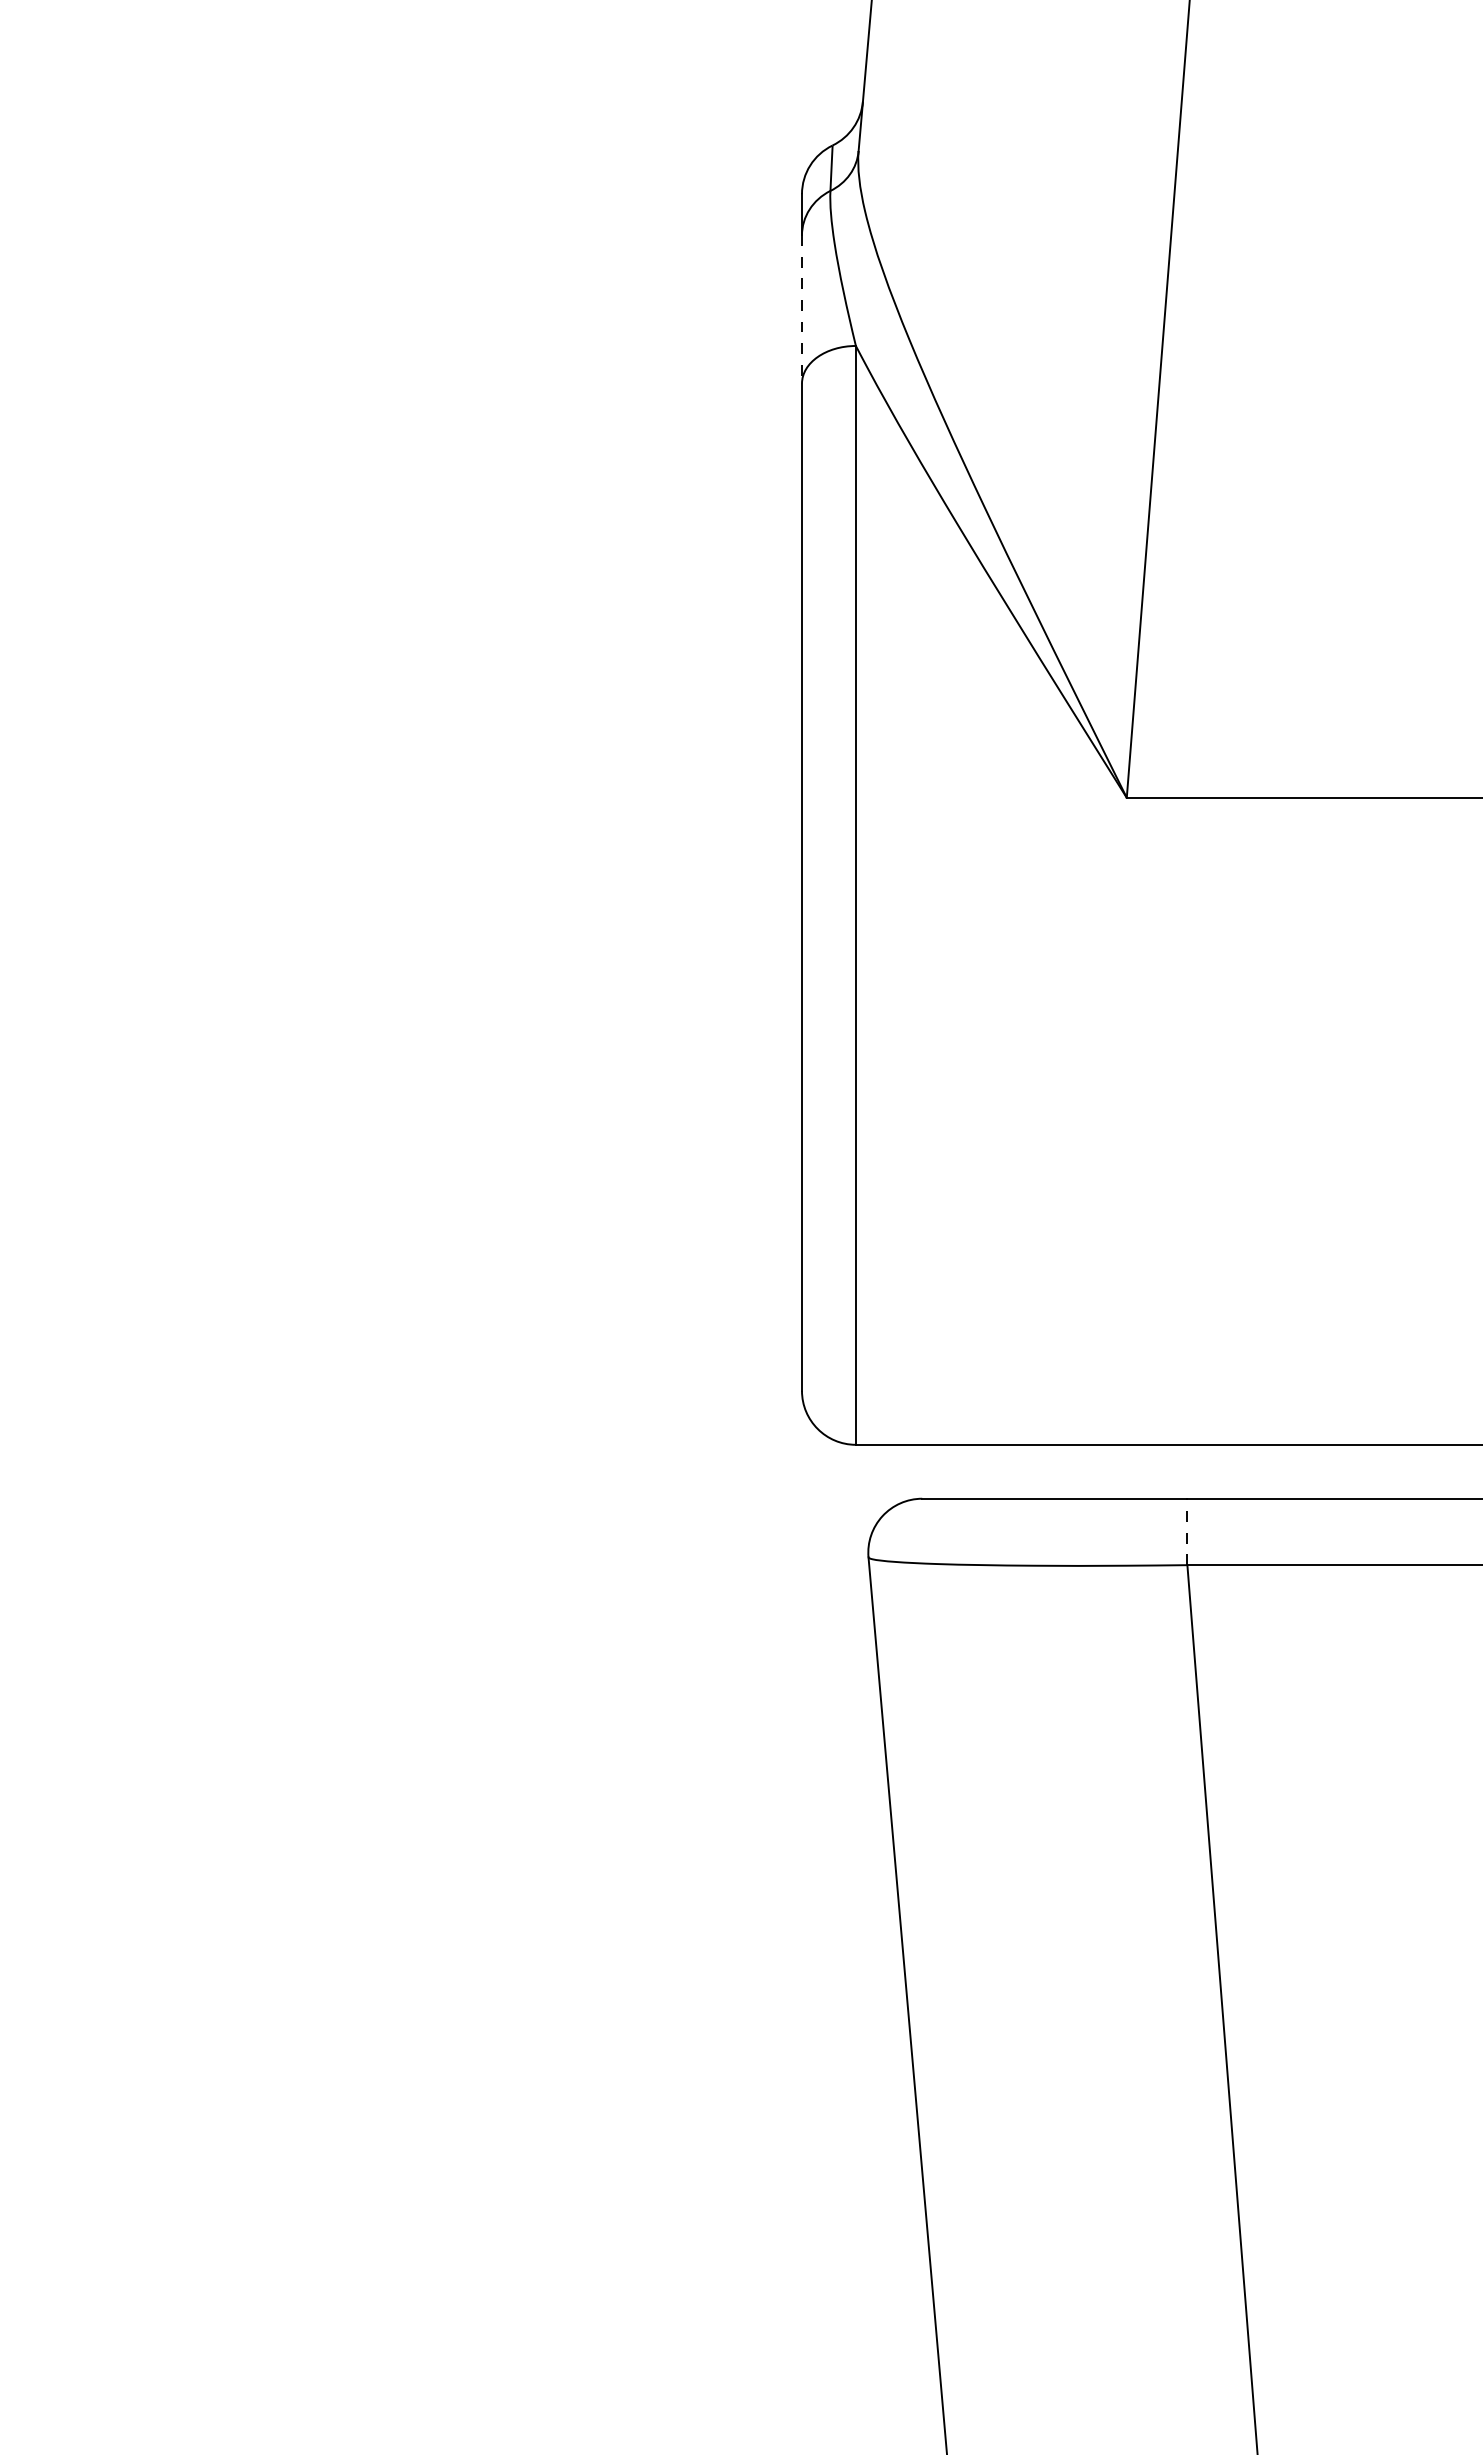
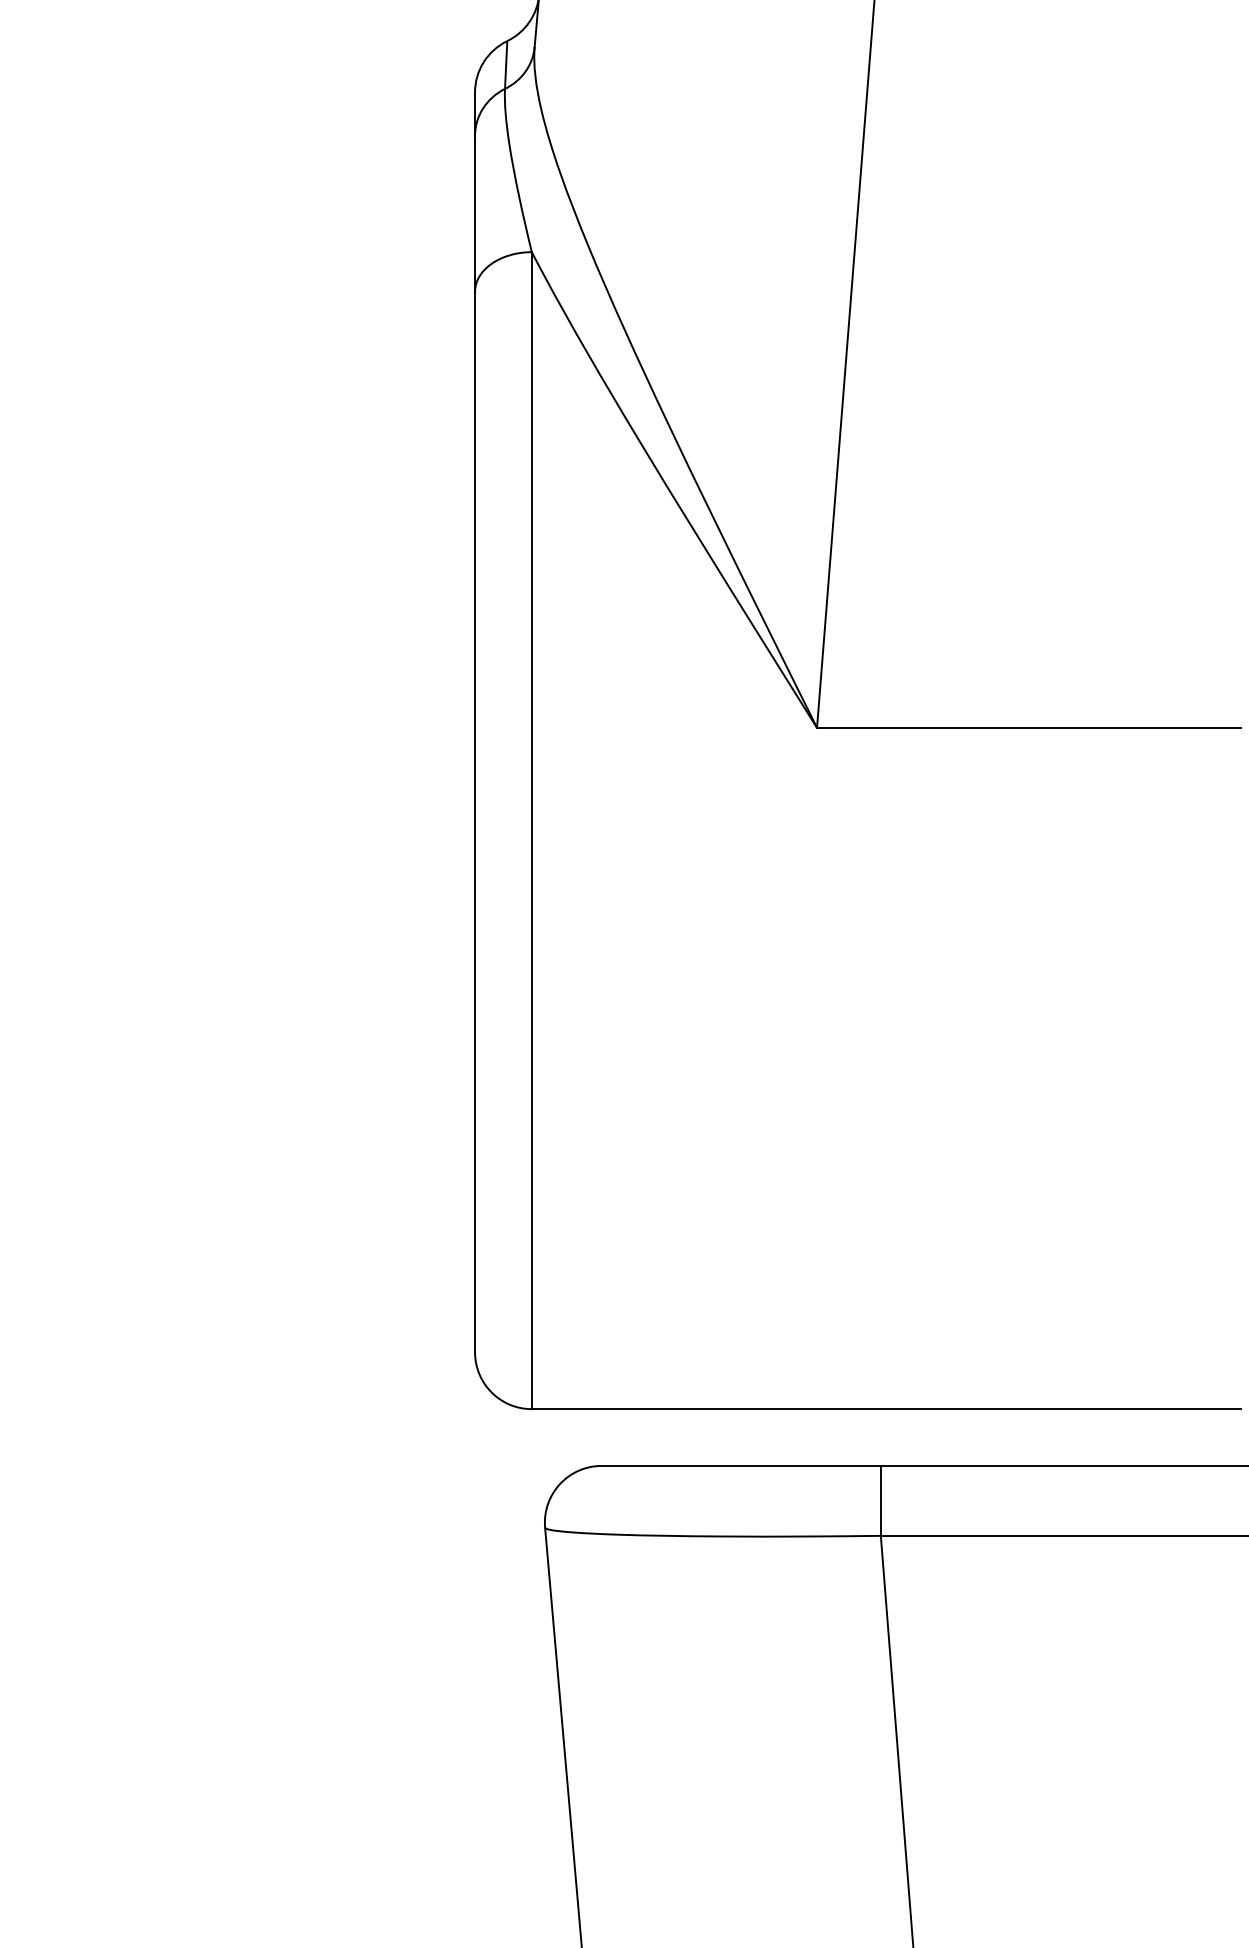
line: (801, 310) -> (474, 214), dashed -> solid
line: (1187, 1531) -> (880, 1500), dashed -> solid

